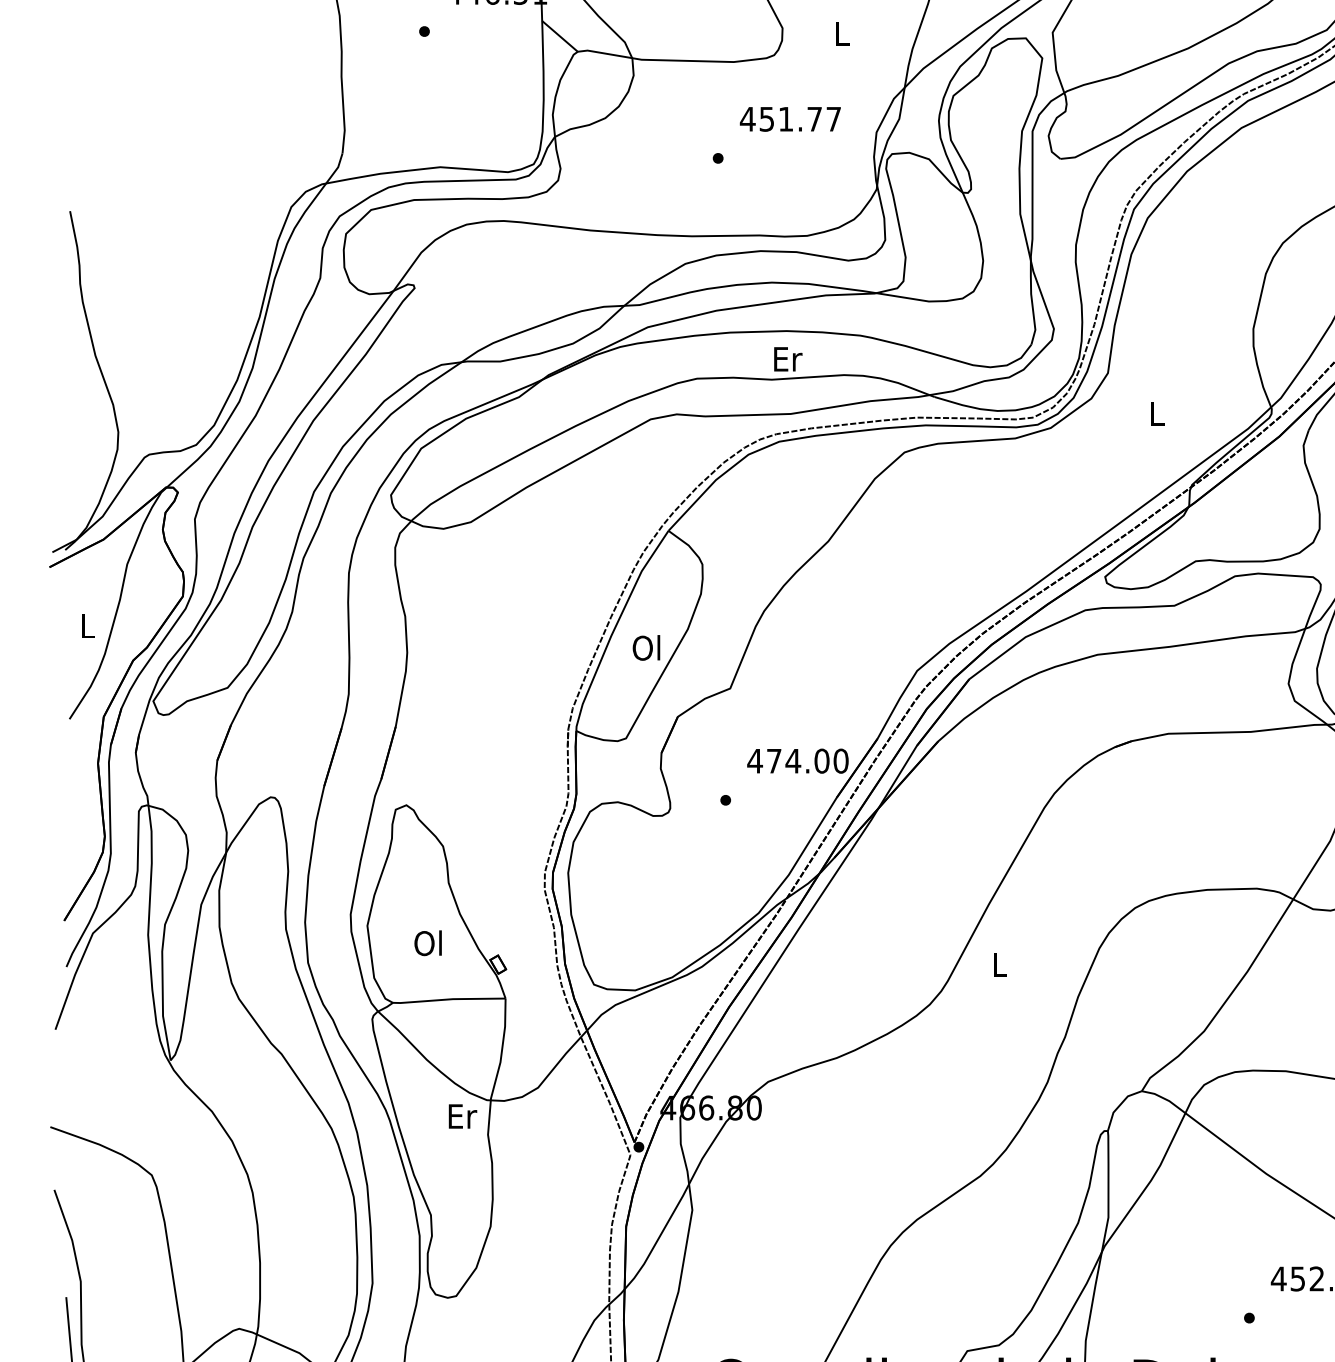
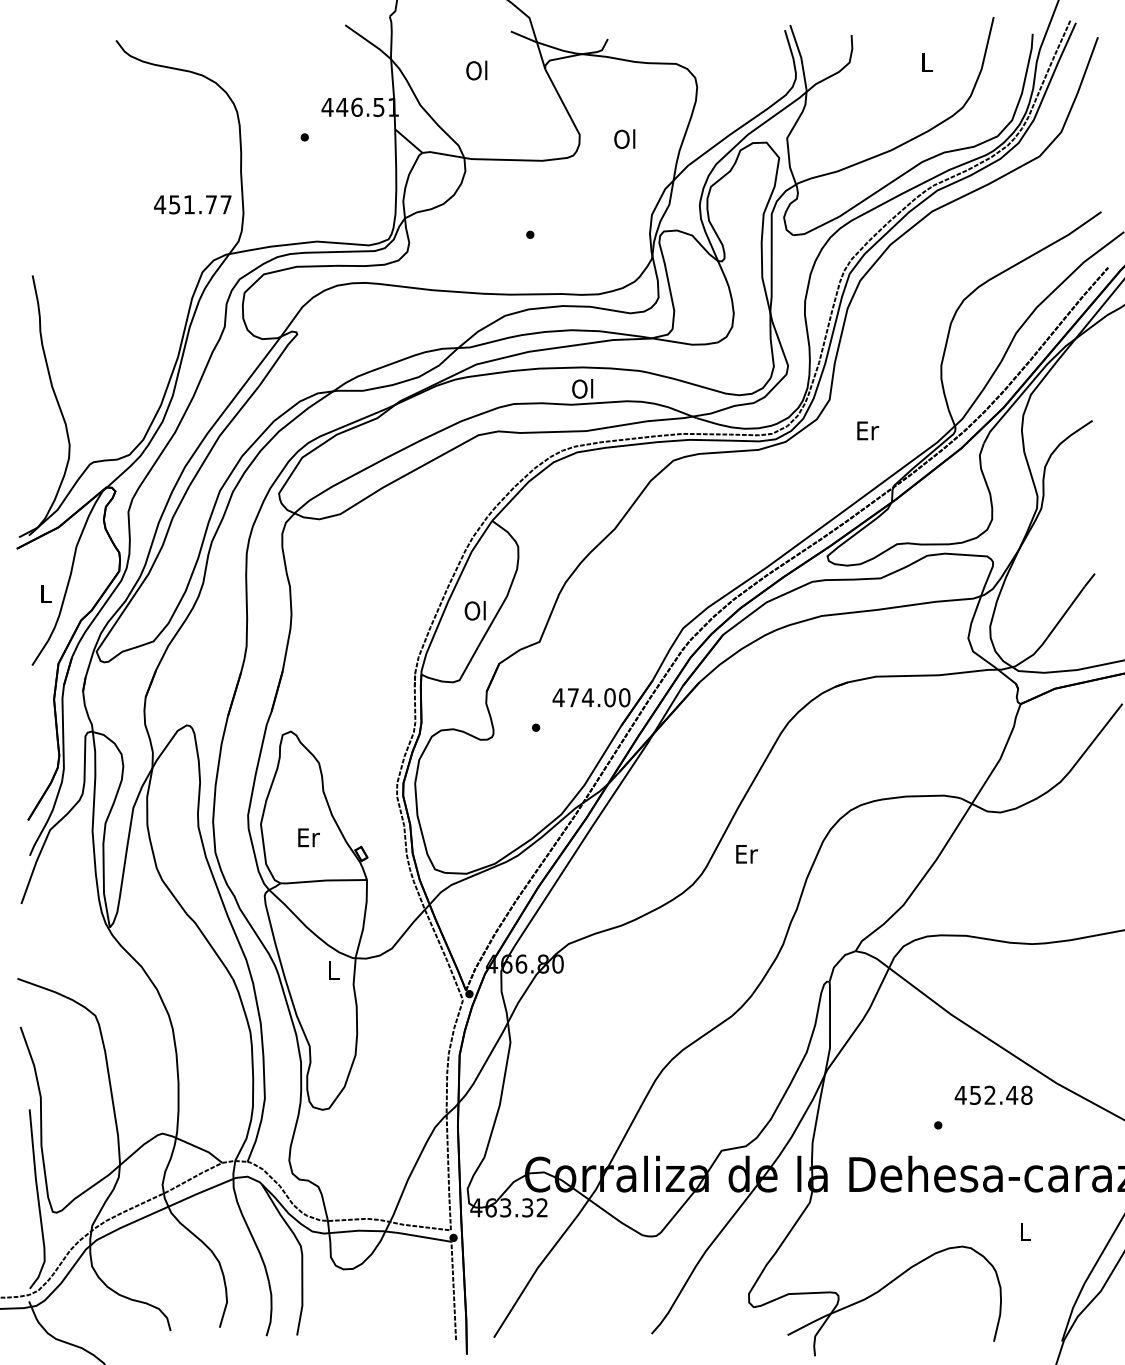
text: (840, 32) -> (624, 138), L -> Ol
text: (790, 118) -> (192, 204), moved
text: (787, 358) -> (583, 388), Er -> Ol
text: (1158, 413) -> (868, 430), L -> Er
text: (429, 943) -> (308, 837), Ol -> Er
text: (999, 965) -> (746, 854), L -> Er
text: (463, 1116) -> (334, 970), Er -> L

